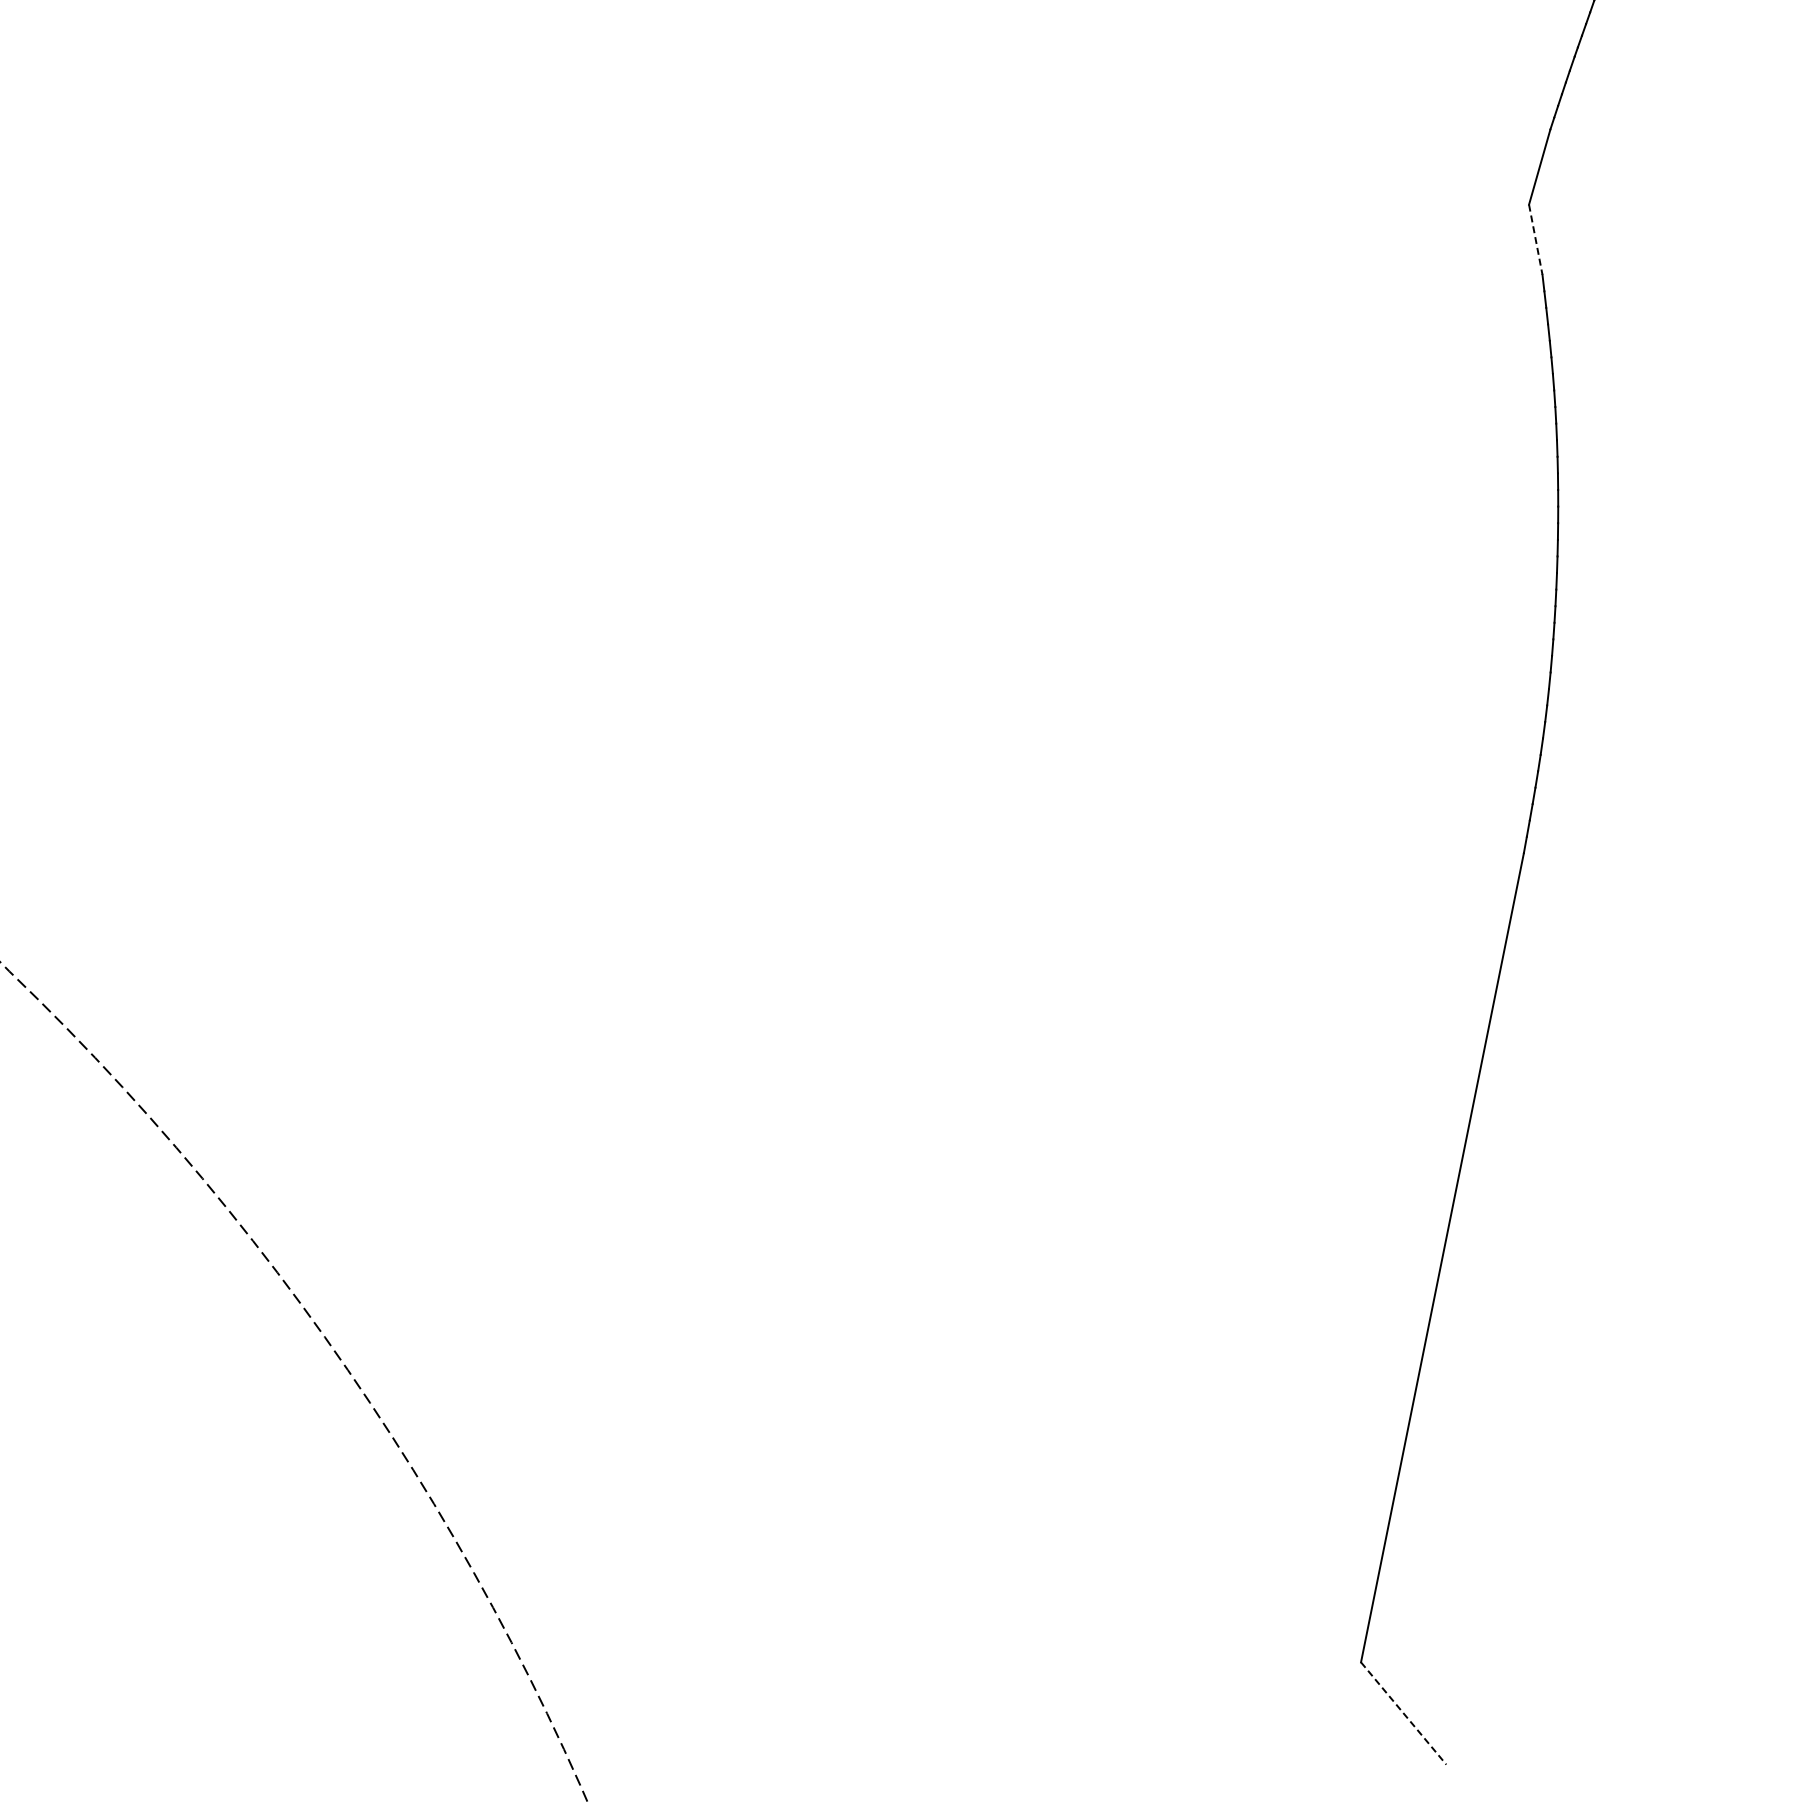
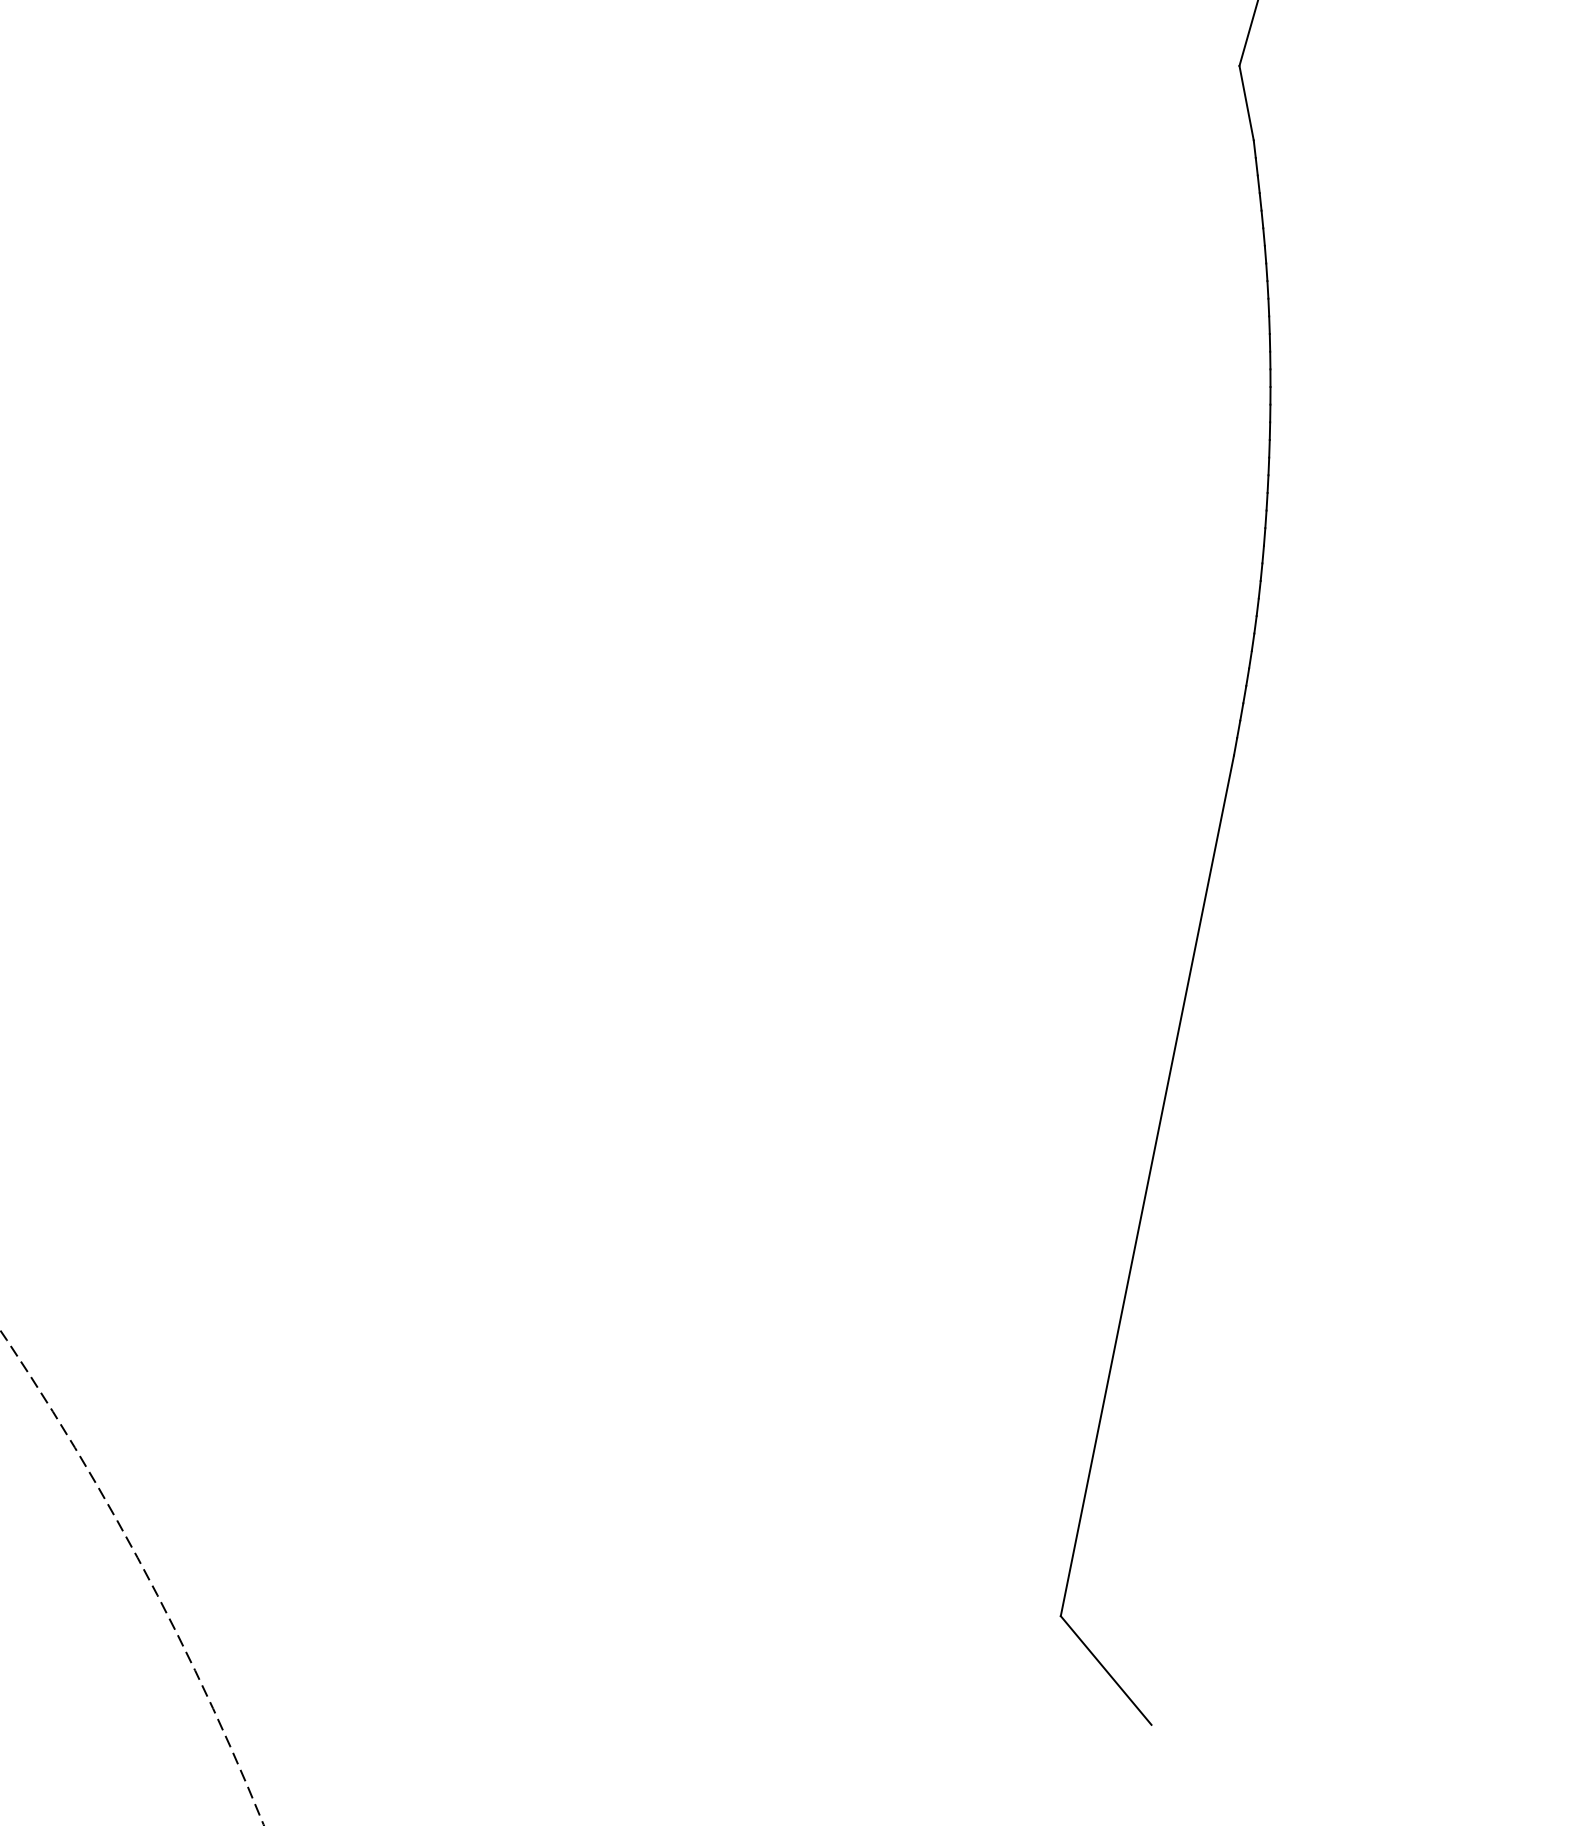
line: (1535, 239) -> (1246, 102), dashed -> solid
line: (1403, 1713) -> (1105, 1670), dashed -> solid

